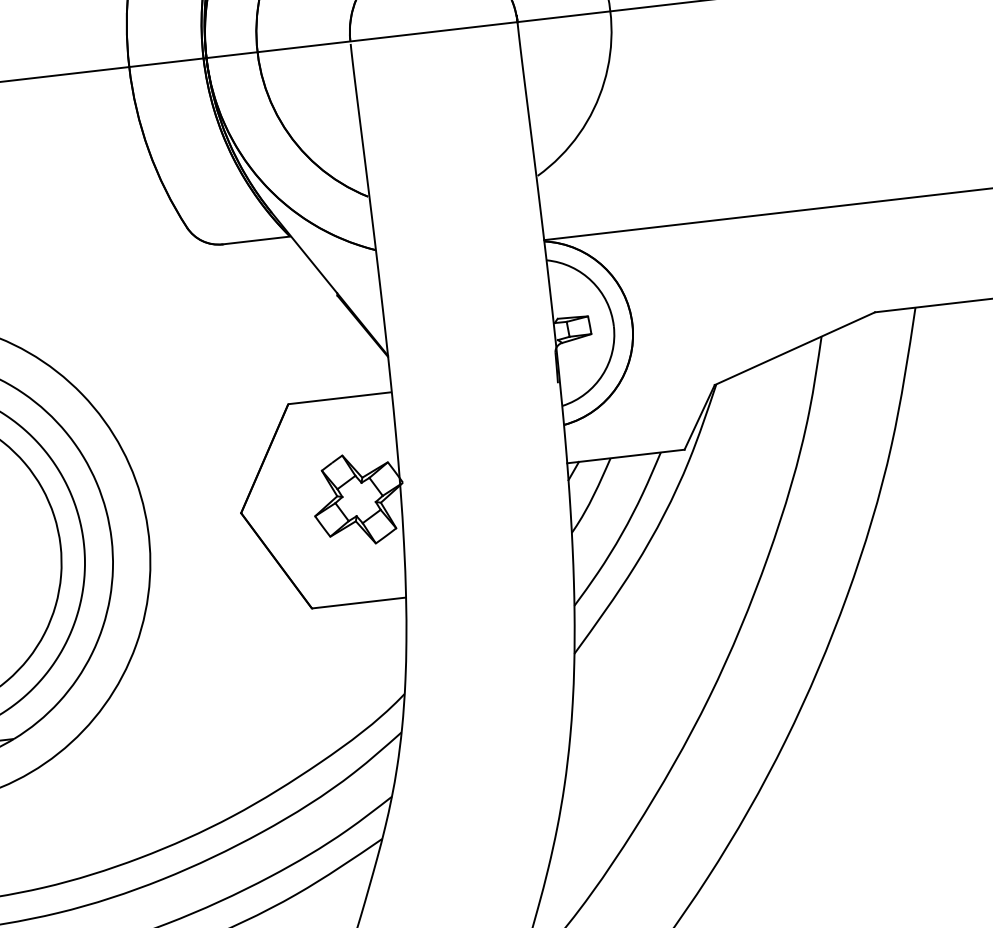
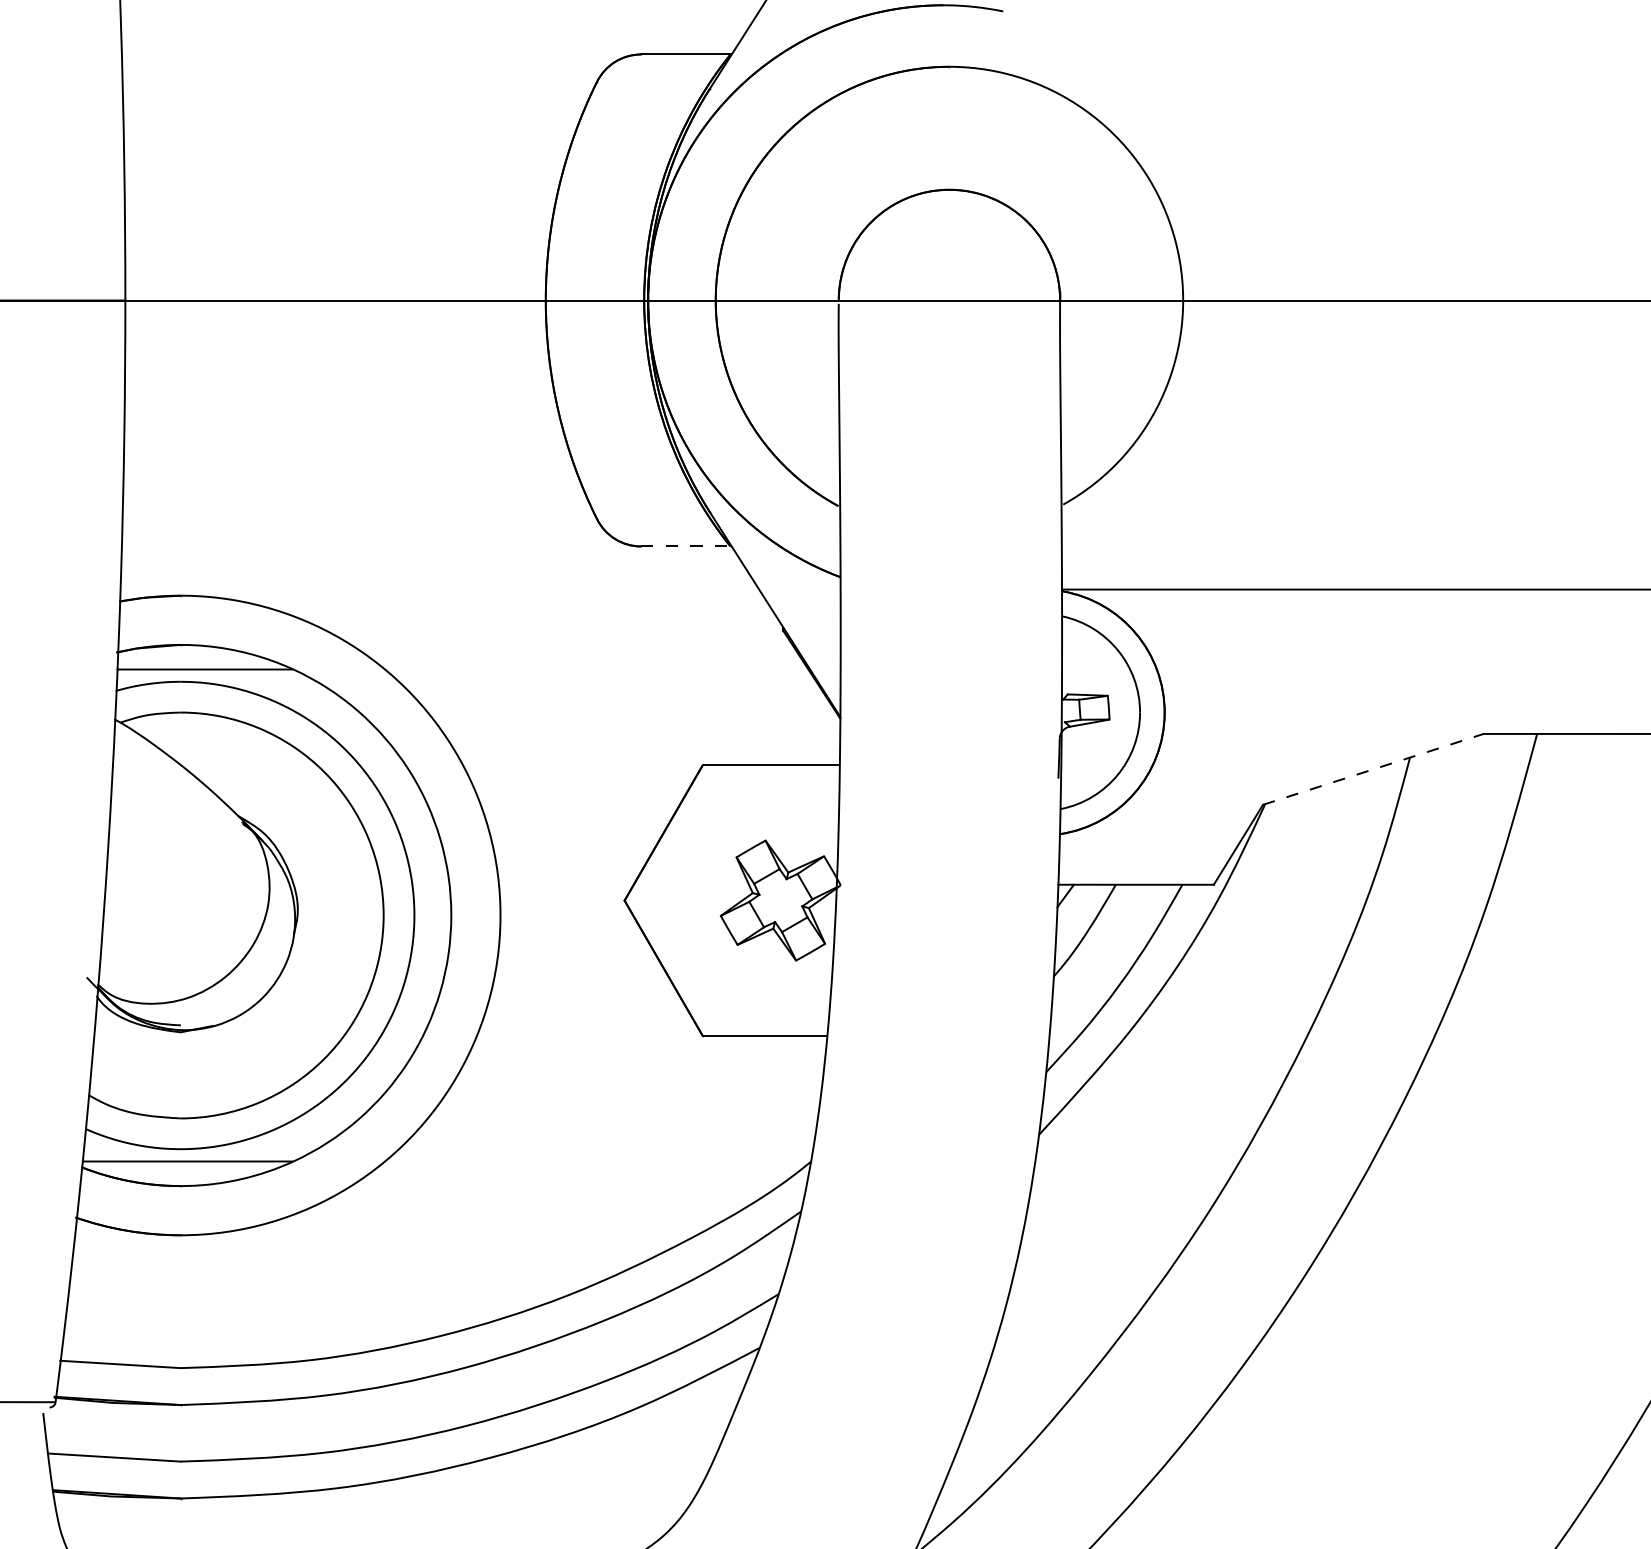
line: (256, 240) -> (685, 546), solid -> dashed
line: (795, 348) -> (1373, 769), solid -> dashed

